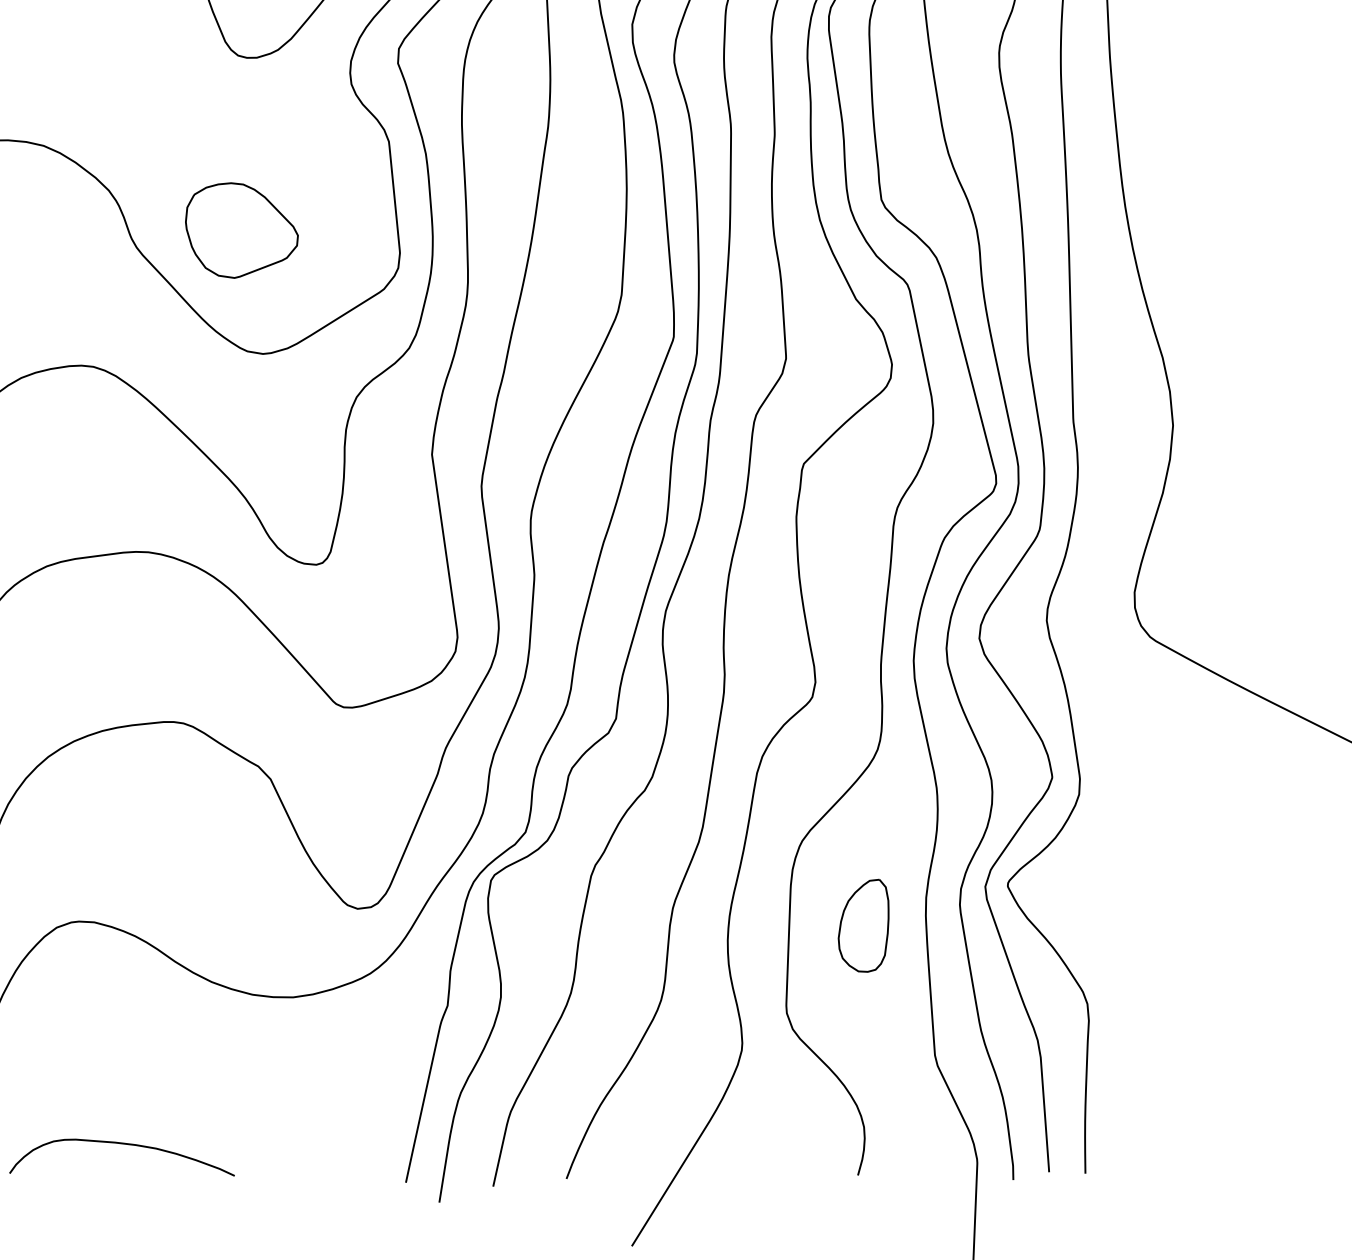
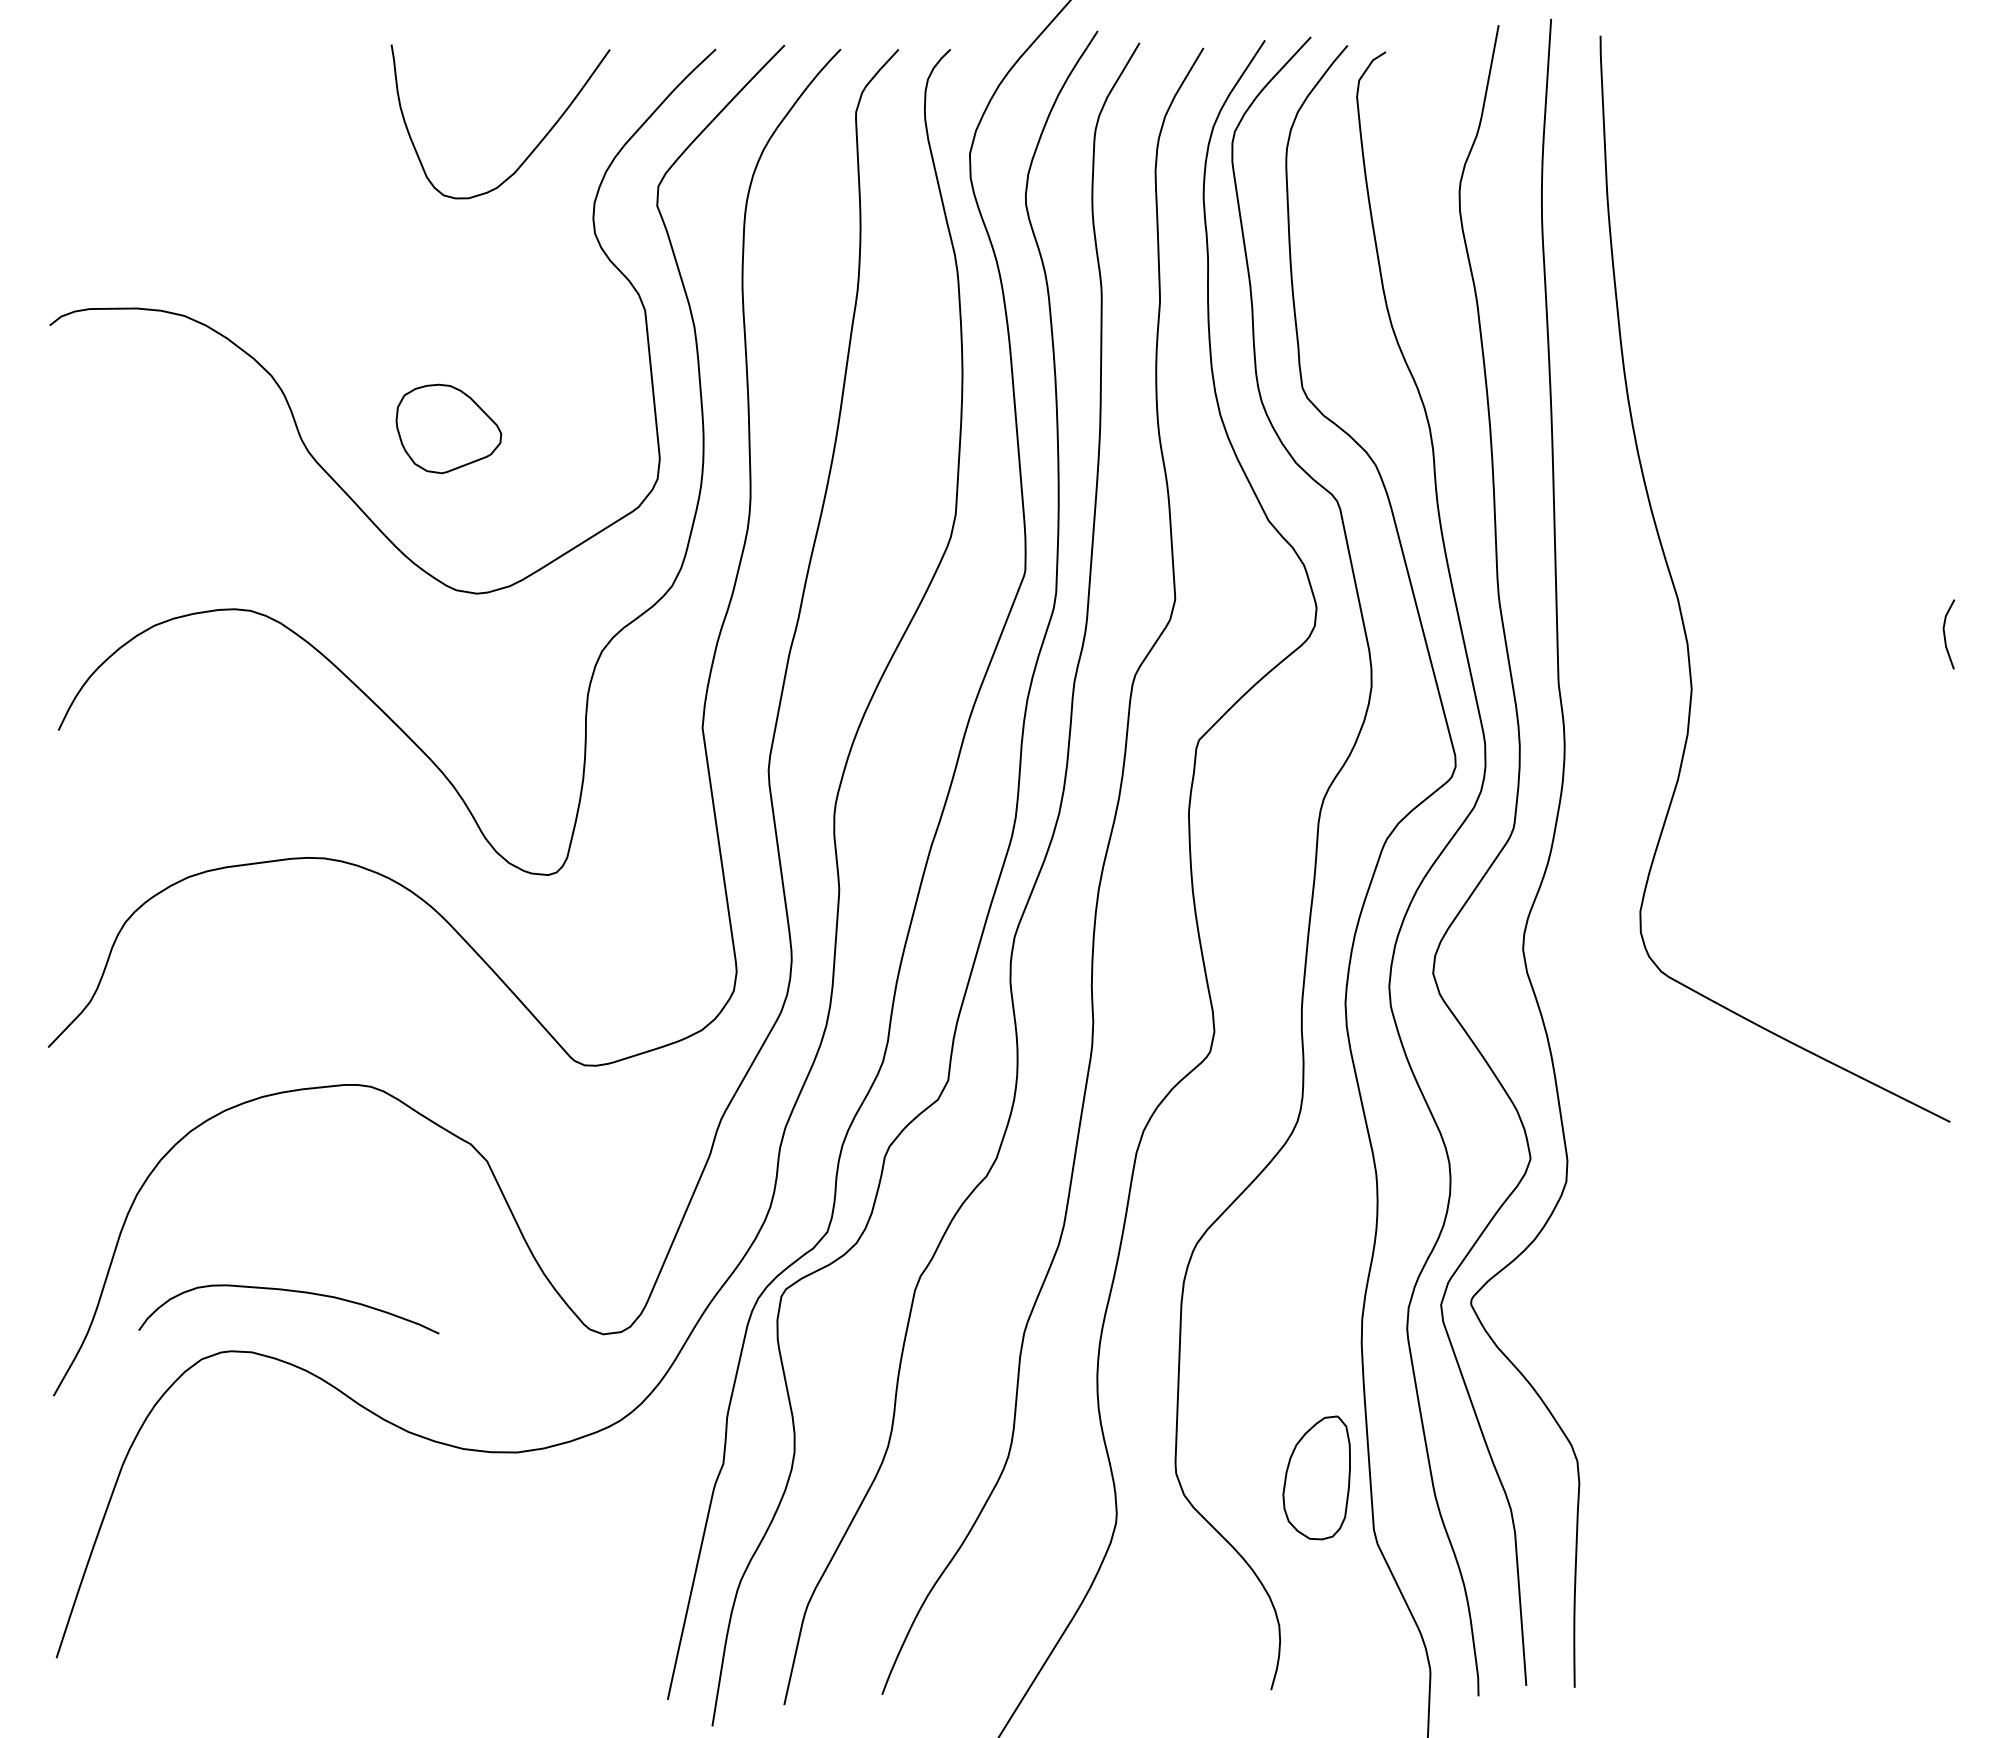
part: (241, 230) -> (448, 428), size x0.7
part: (863, 925) -> (1316, 1477), moved
curve: (121, 1144) -> (288, 1291), moved

